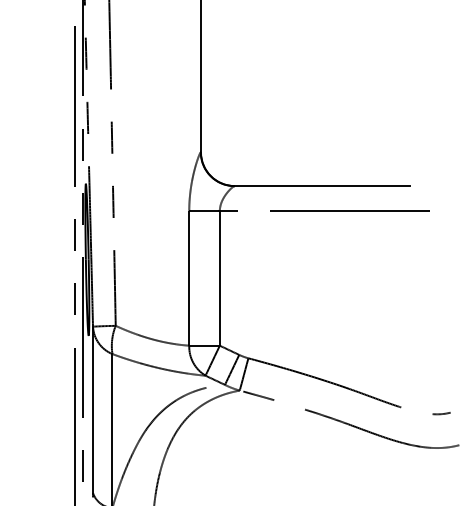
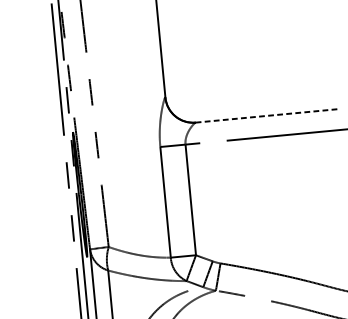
line: (322, 186) -> (268, 116), solid -> dashed

